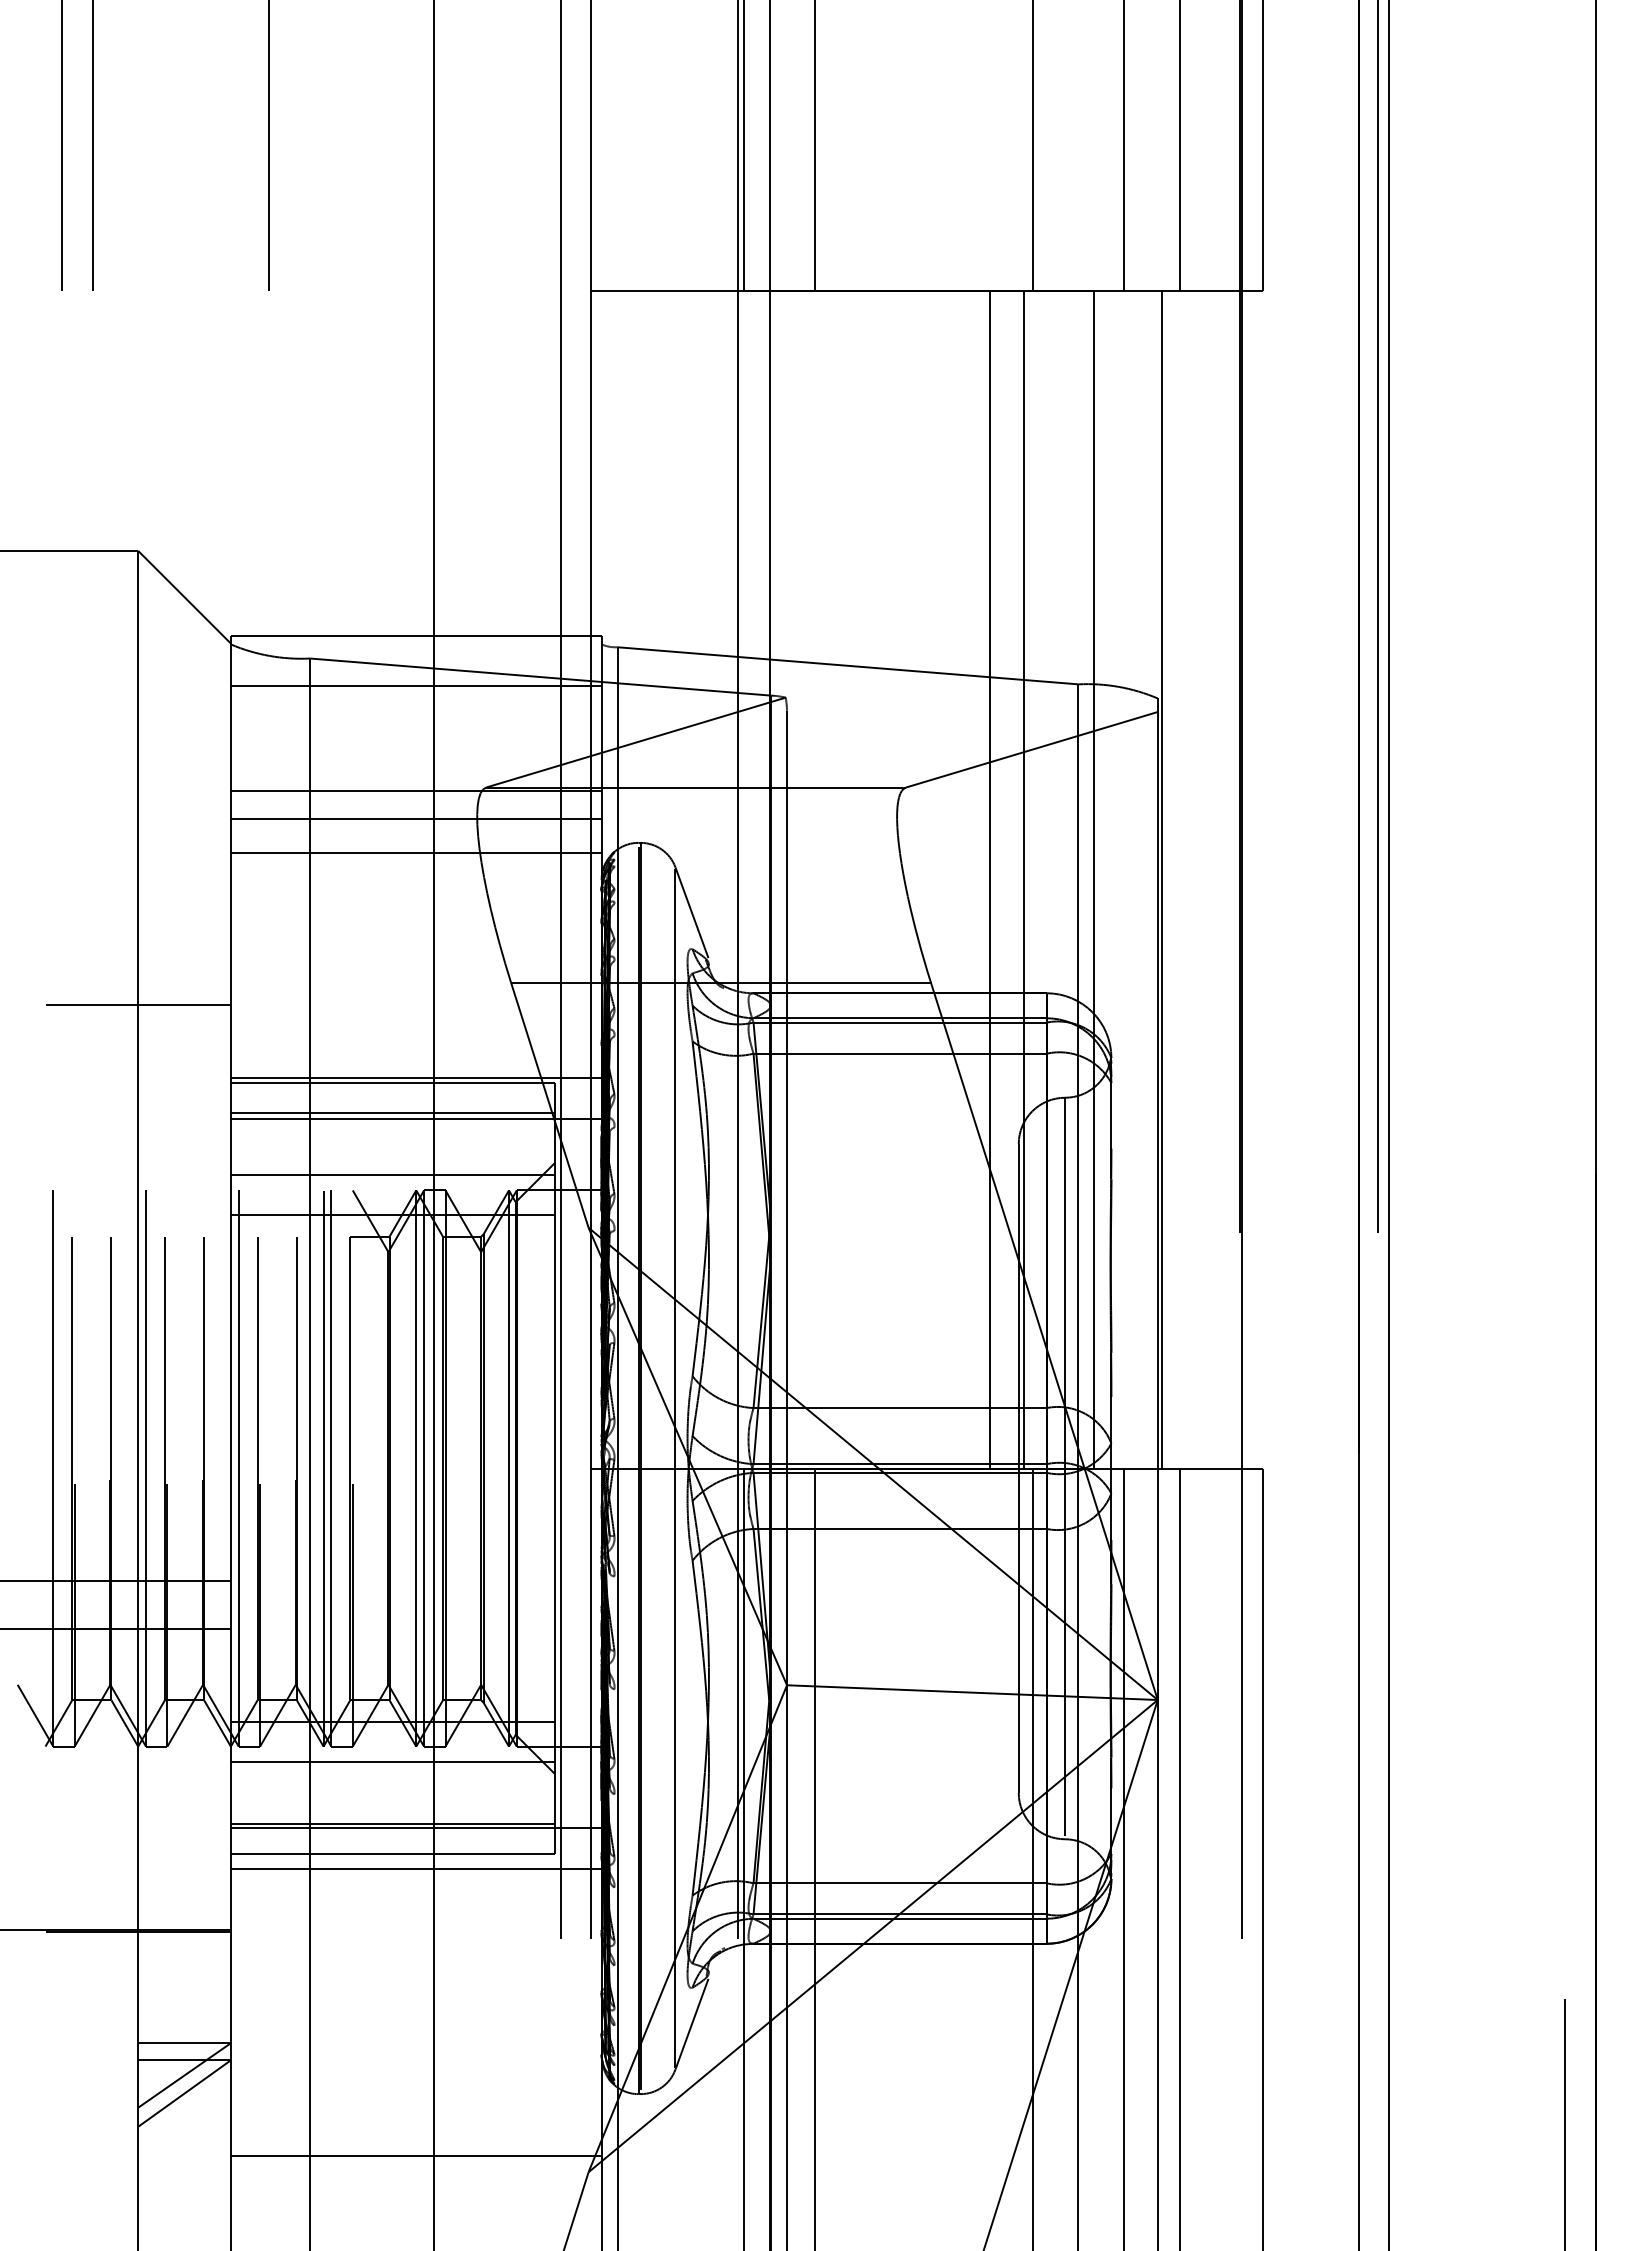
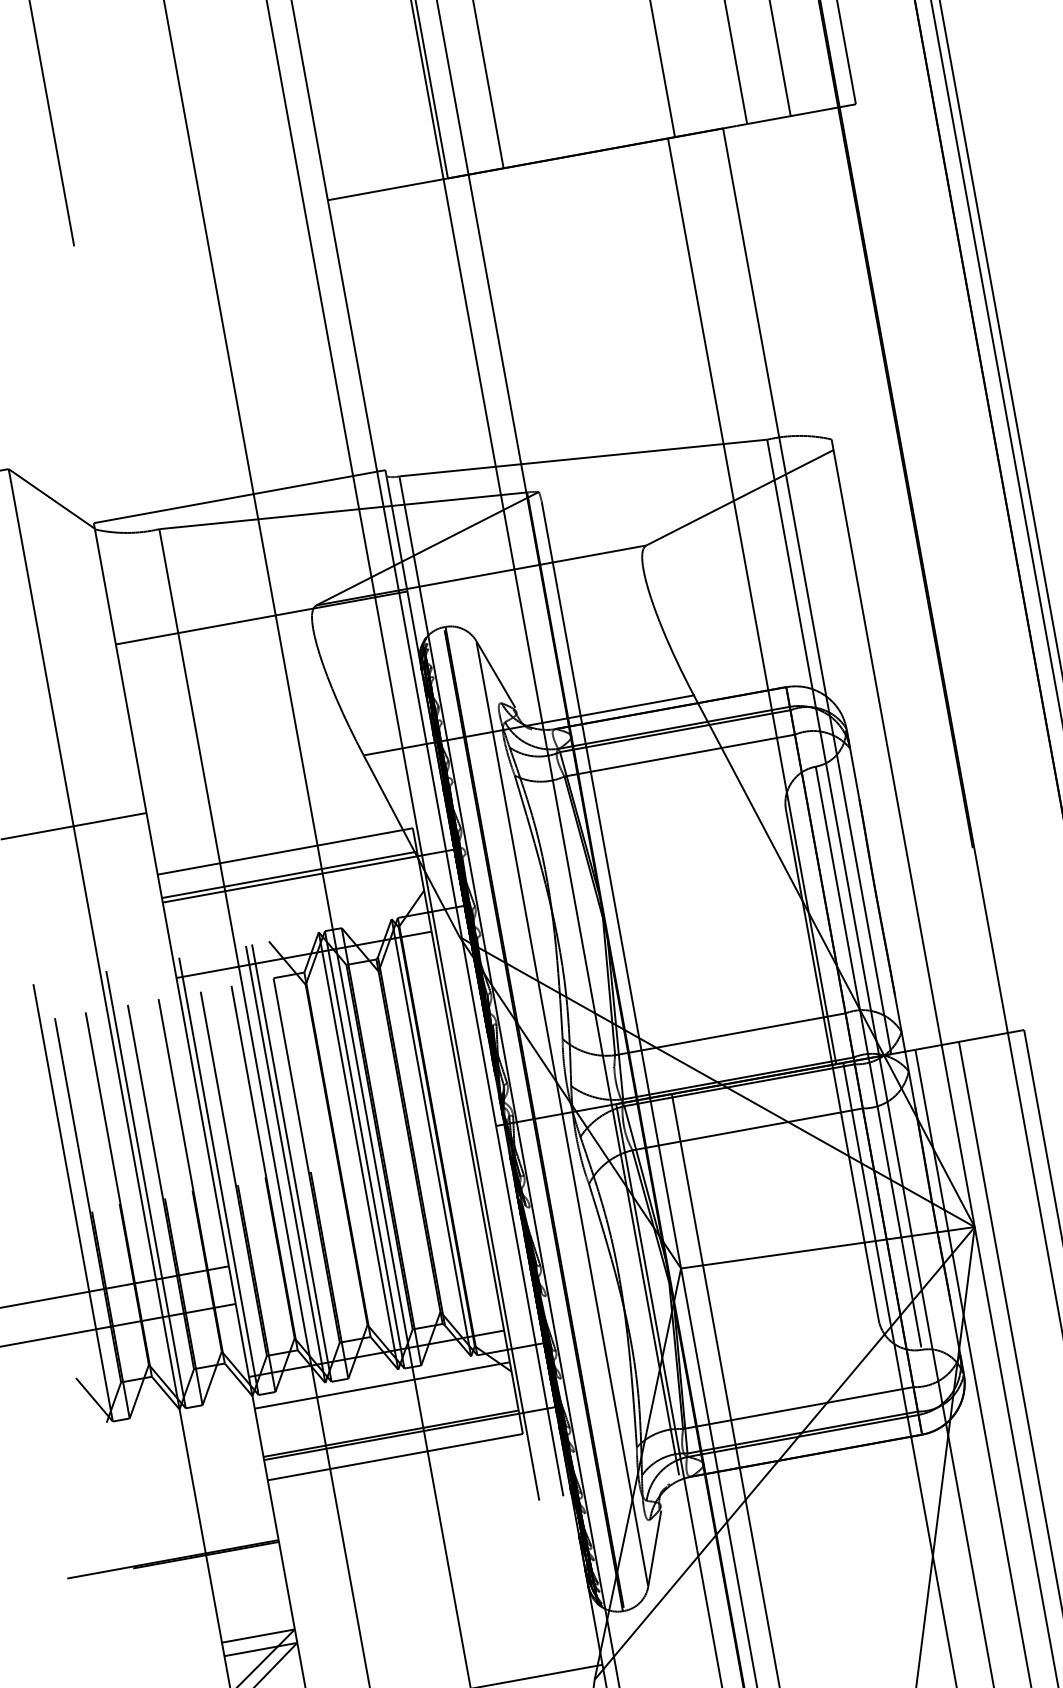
line: (415, 685) -> (246, 535), removed
line: (415, 819) -> (265, 640), removed
line: (415, 852) -> (269, 666), removed
line: (989, 879) -> (725, 605), removed
line: (1162, 879) -> (861, 581), removed
line: (415, 1078) -> (302, 844), removed
line: (392, 1174) -> (297, 923), removed
line: (415, 1868) -> (415, 1465), removed

